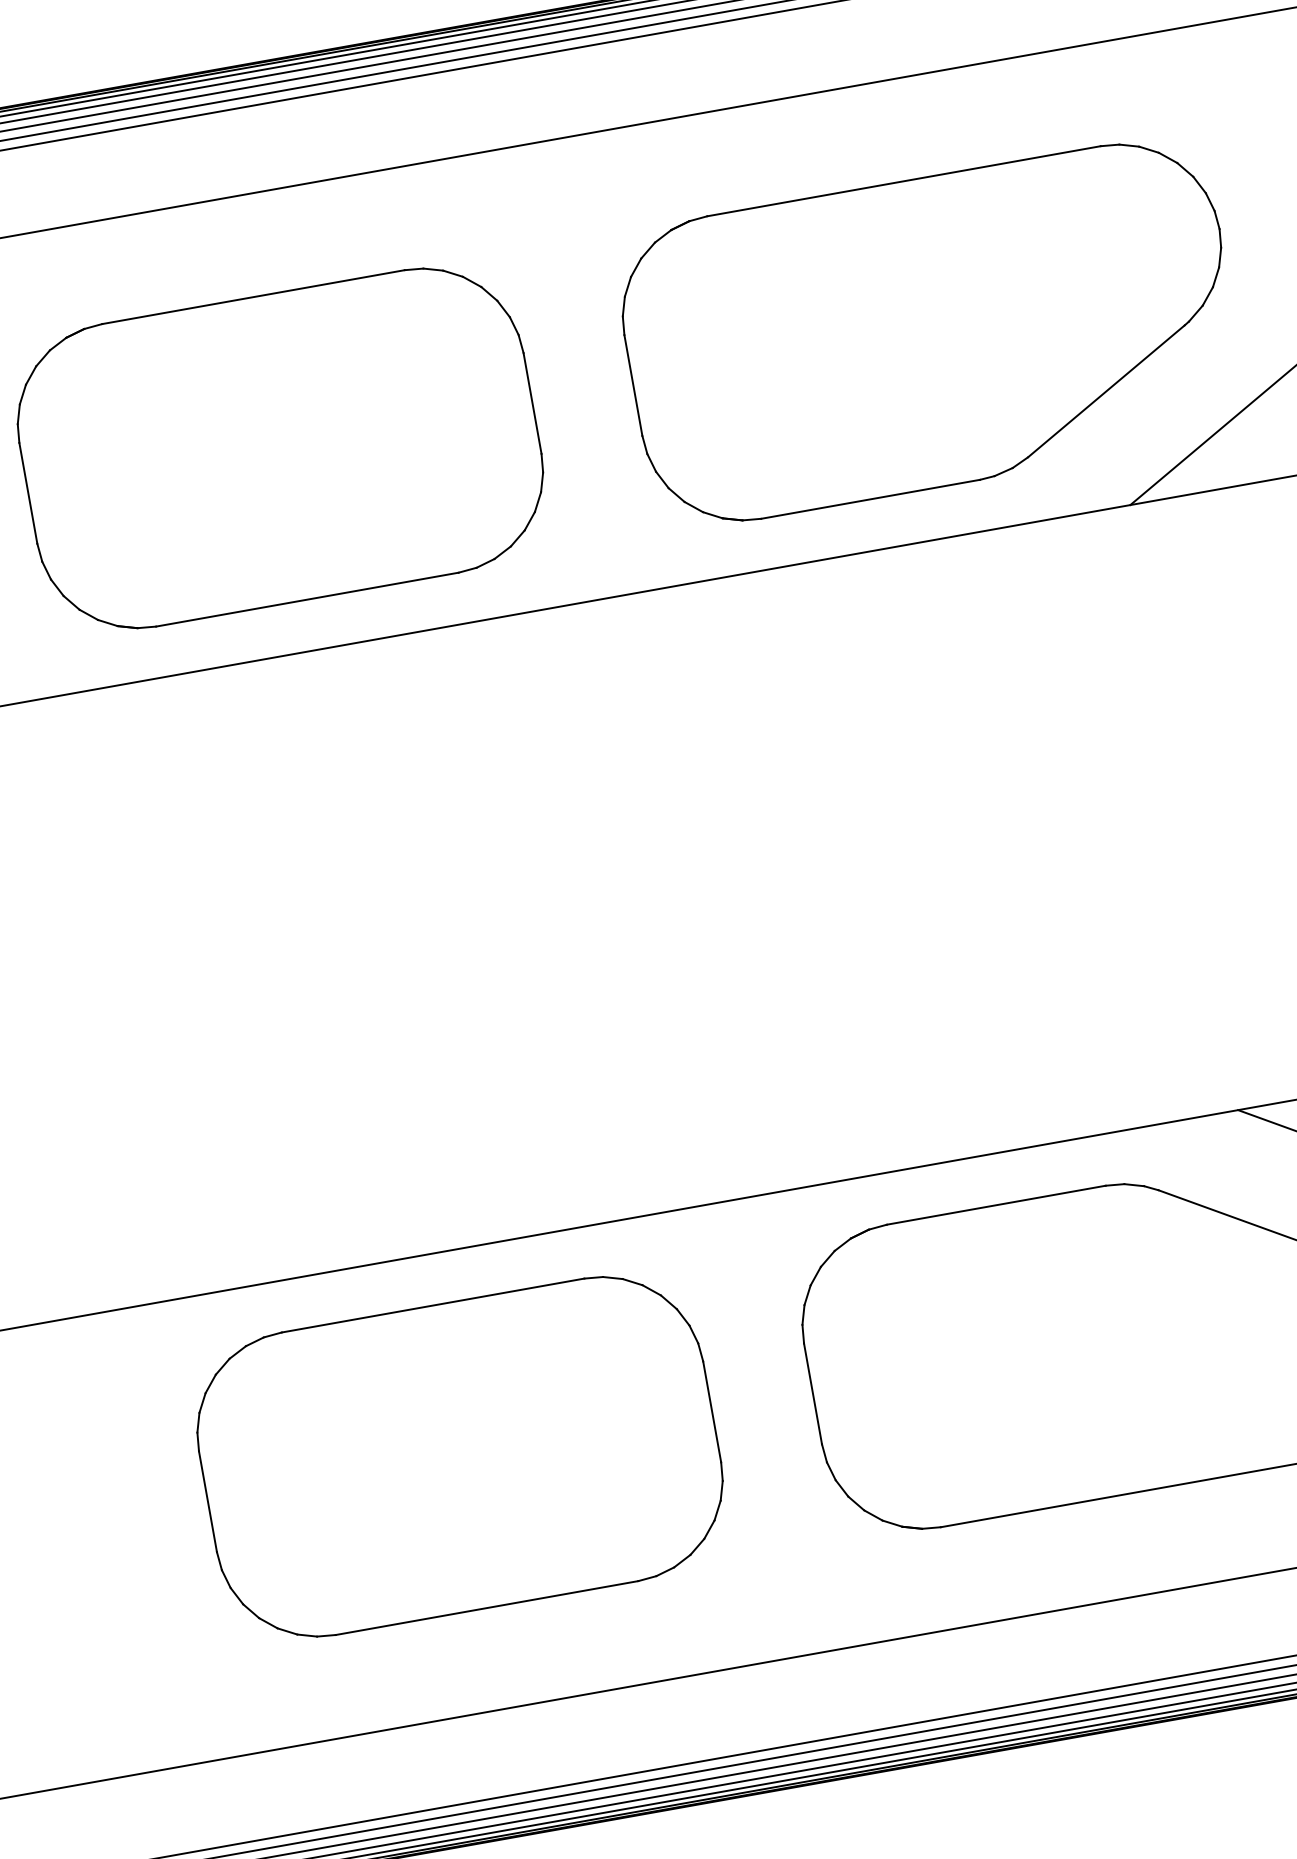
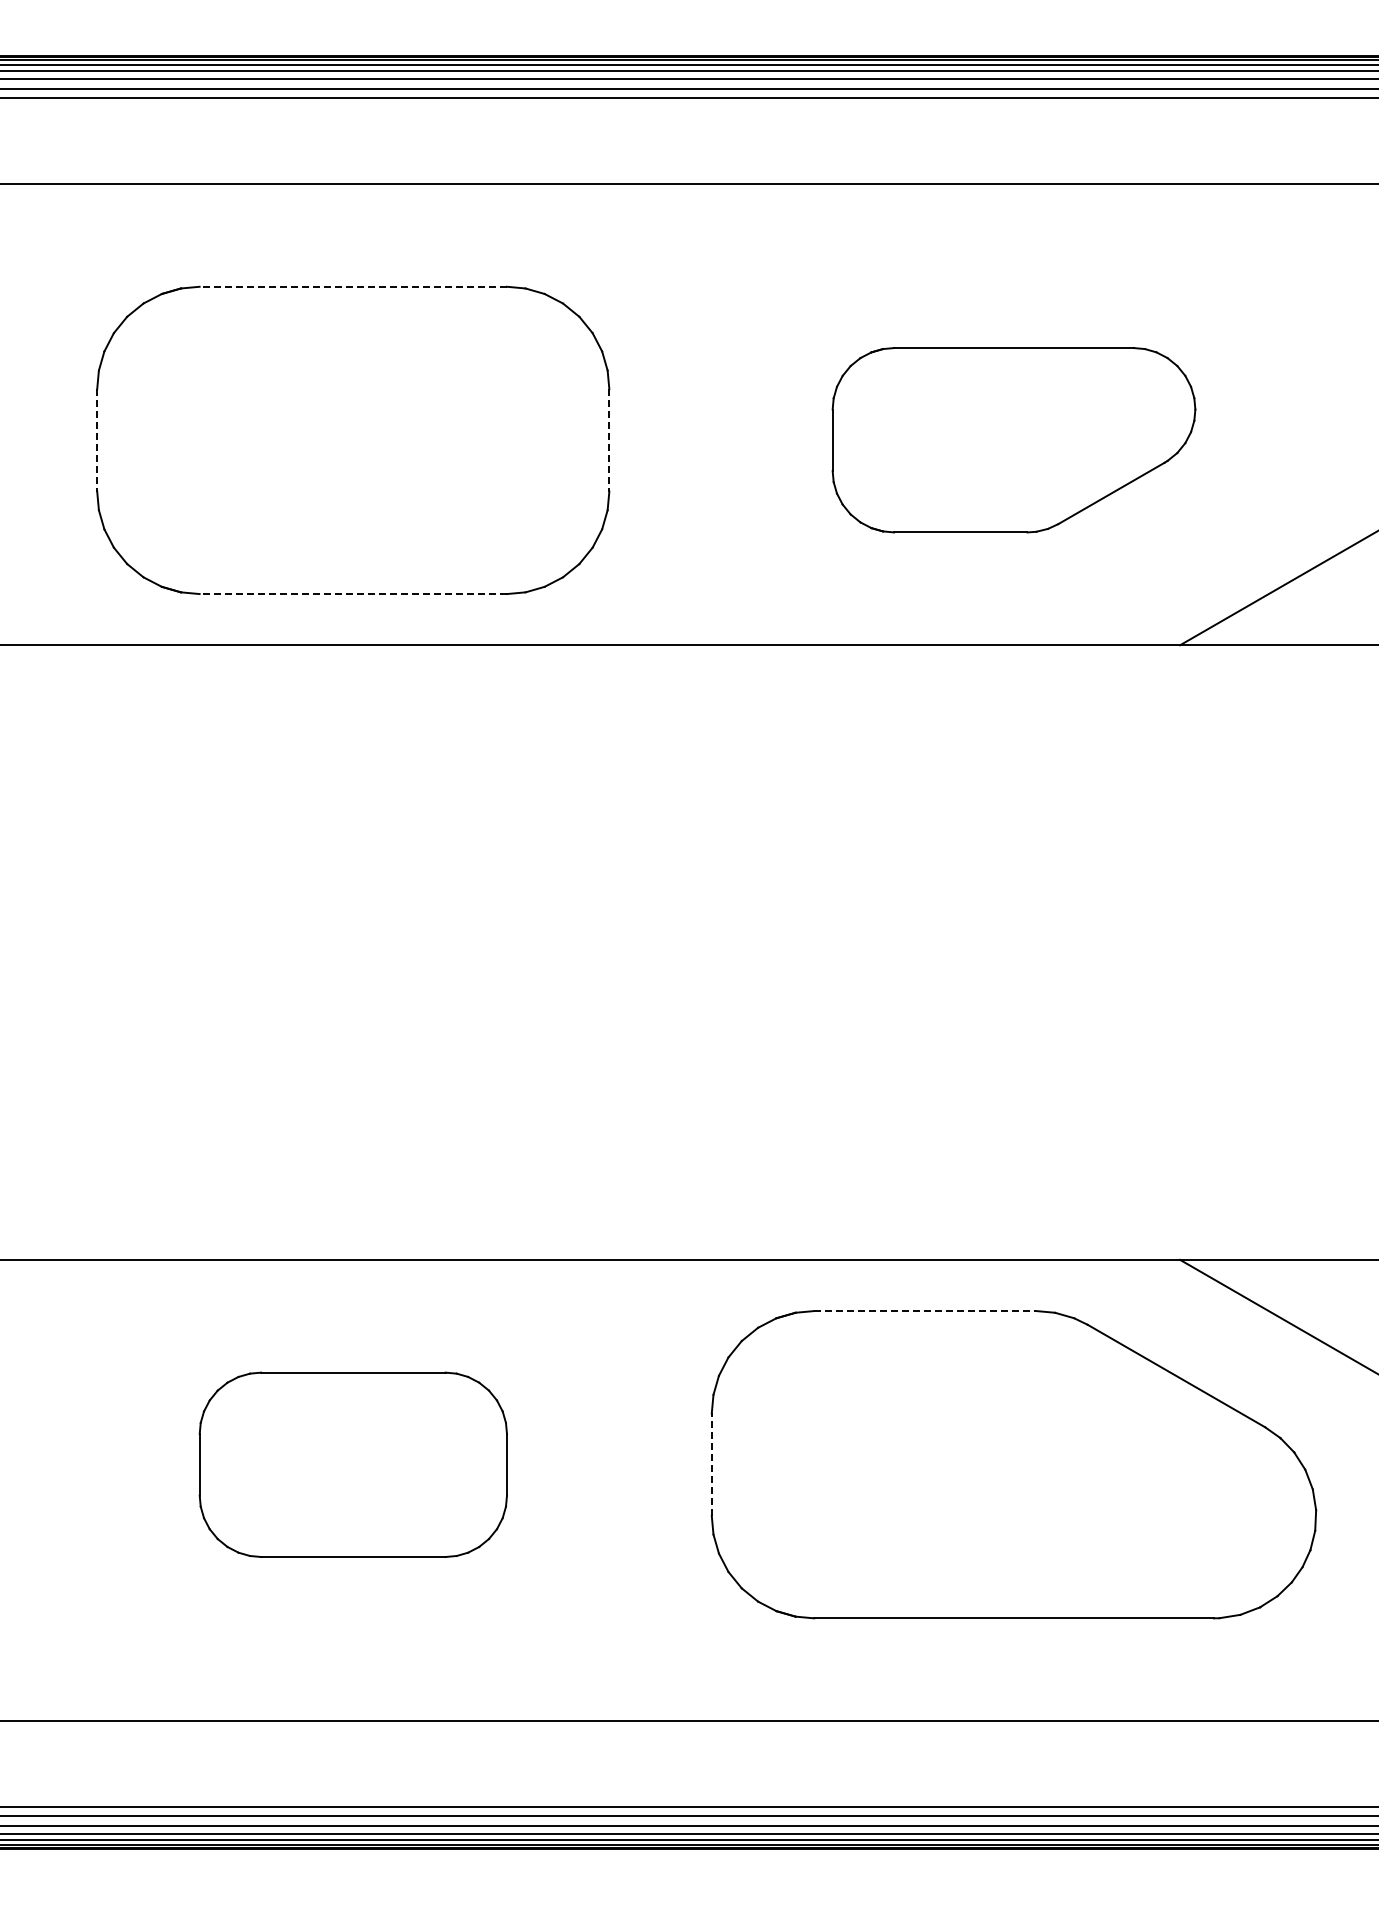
line: (253, 296) -> (353, 286), solid -> dashed
part: (930, 331) -> (1013, 439), size x0.6
line: (532, 403) -> (609, 440), solid -> dashed
line: (28, 493) -> (97, 440), solid -> dashed
line: (307, 600) -> (353, 594), solid -> dashed
line: (996, 1205) -> (925, 1311), solid -> dashed
line: (812, 1393) -> (711, 1464), solid -> dashed
part: (460, 1456) -> (353, 1464), size x0.6

